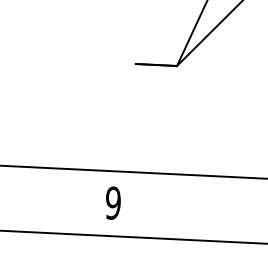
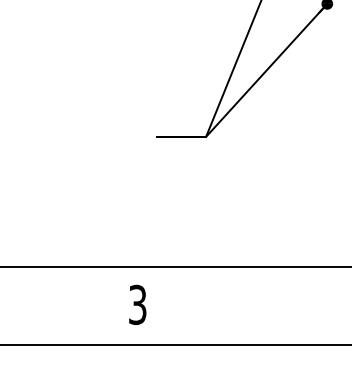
text: (113, 202) -> (137, 304), 9 -> 3

